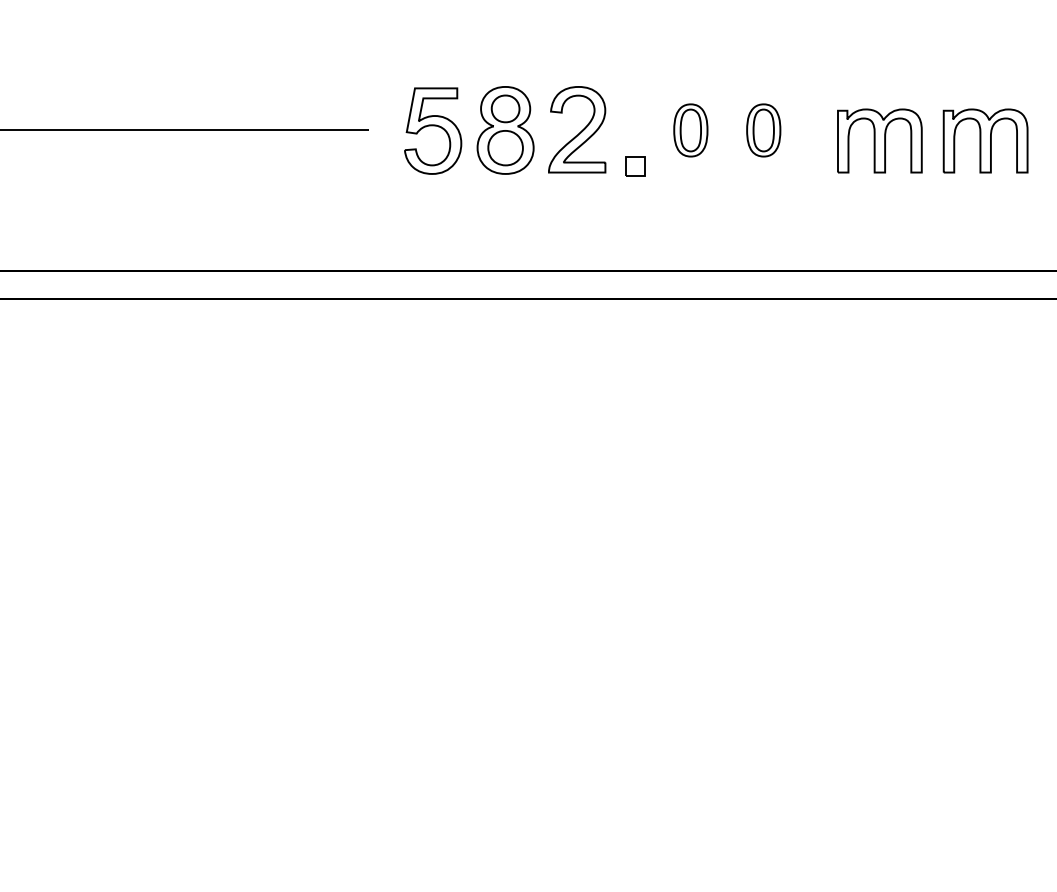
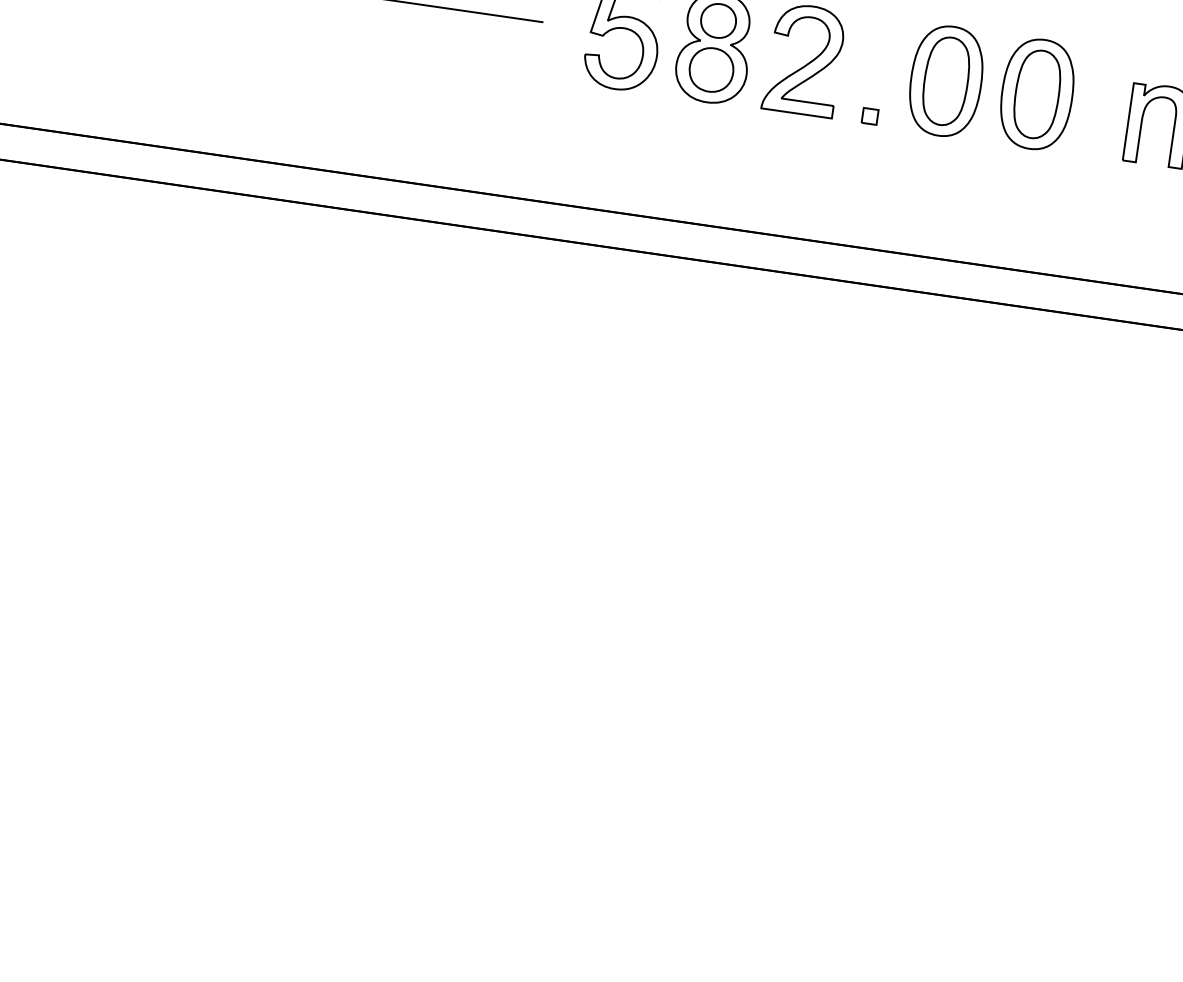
part: (690, 130) -> (945, 81), size x1.67
part: (763, 130) -> (1037, 94), size x1.67
part: (634, 166) -> (869, 116), size x0.62

